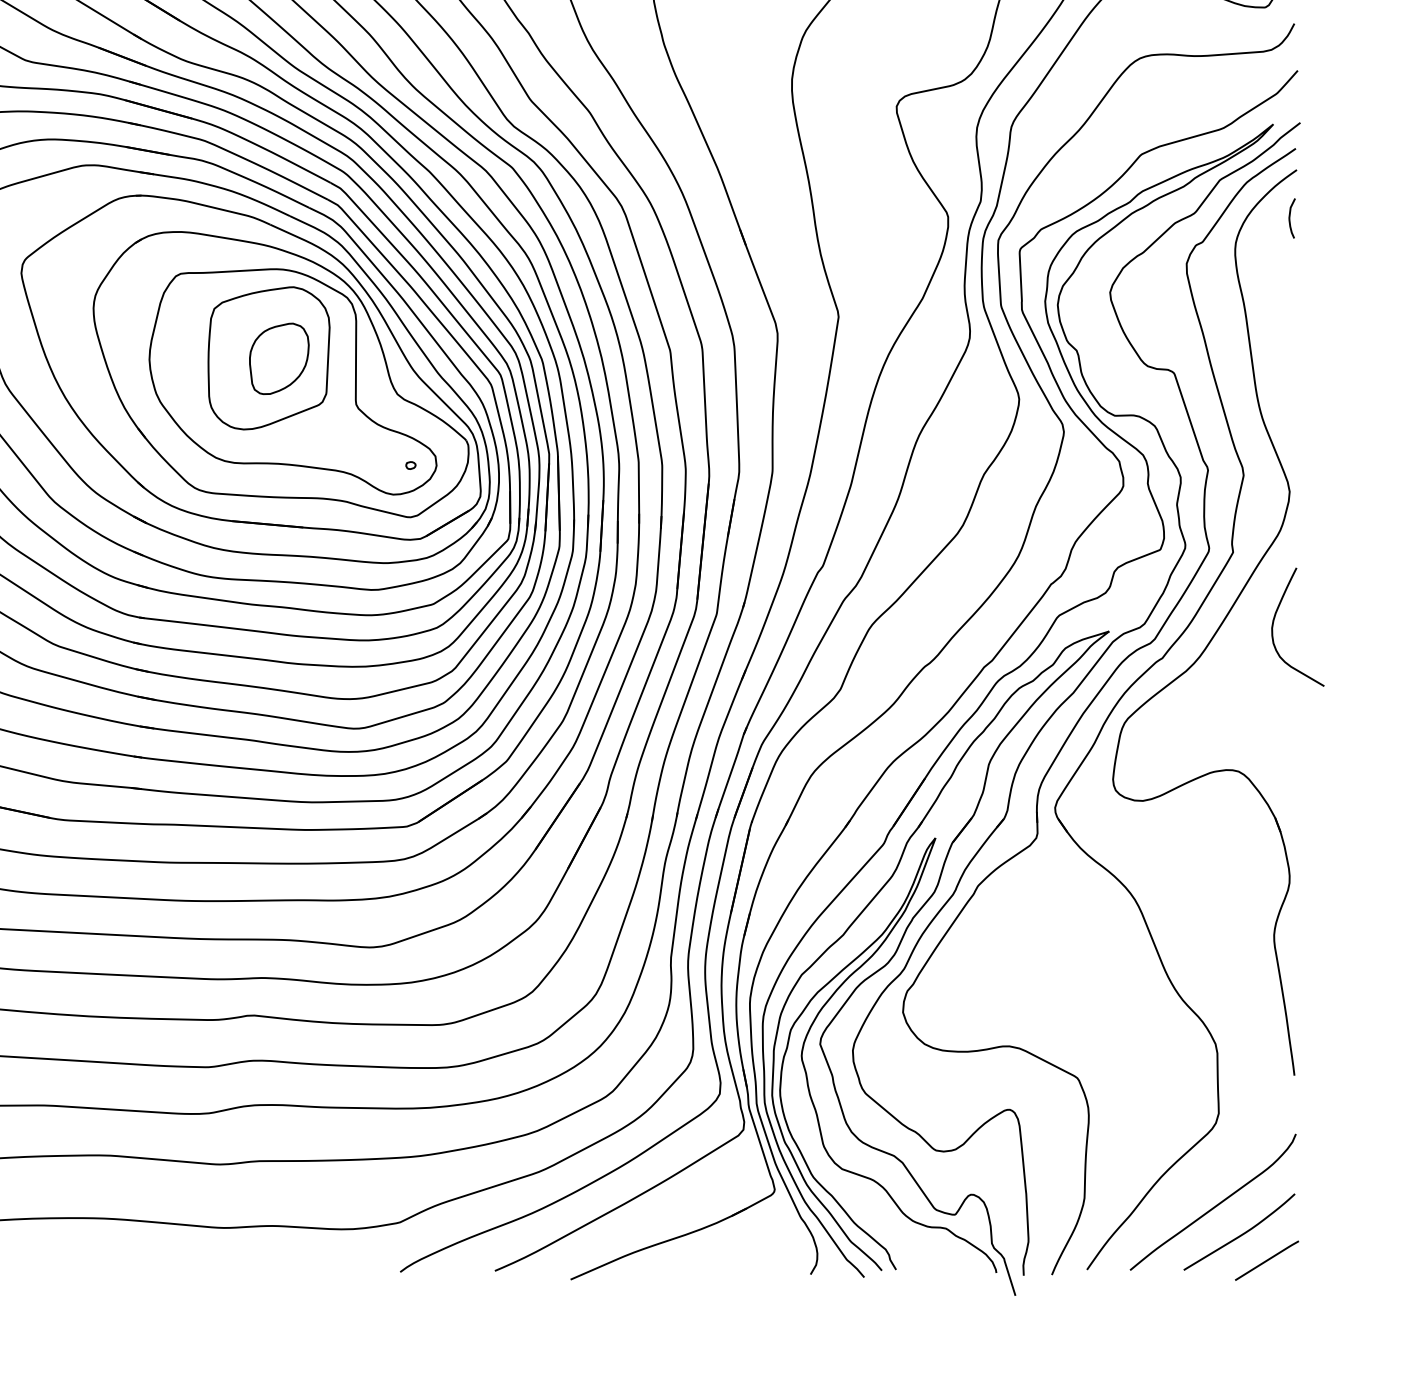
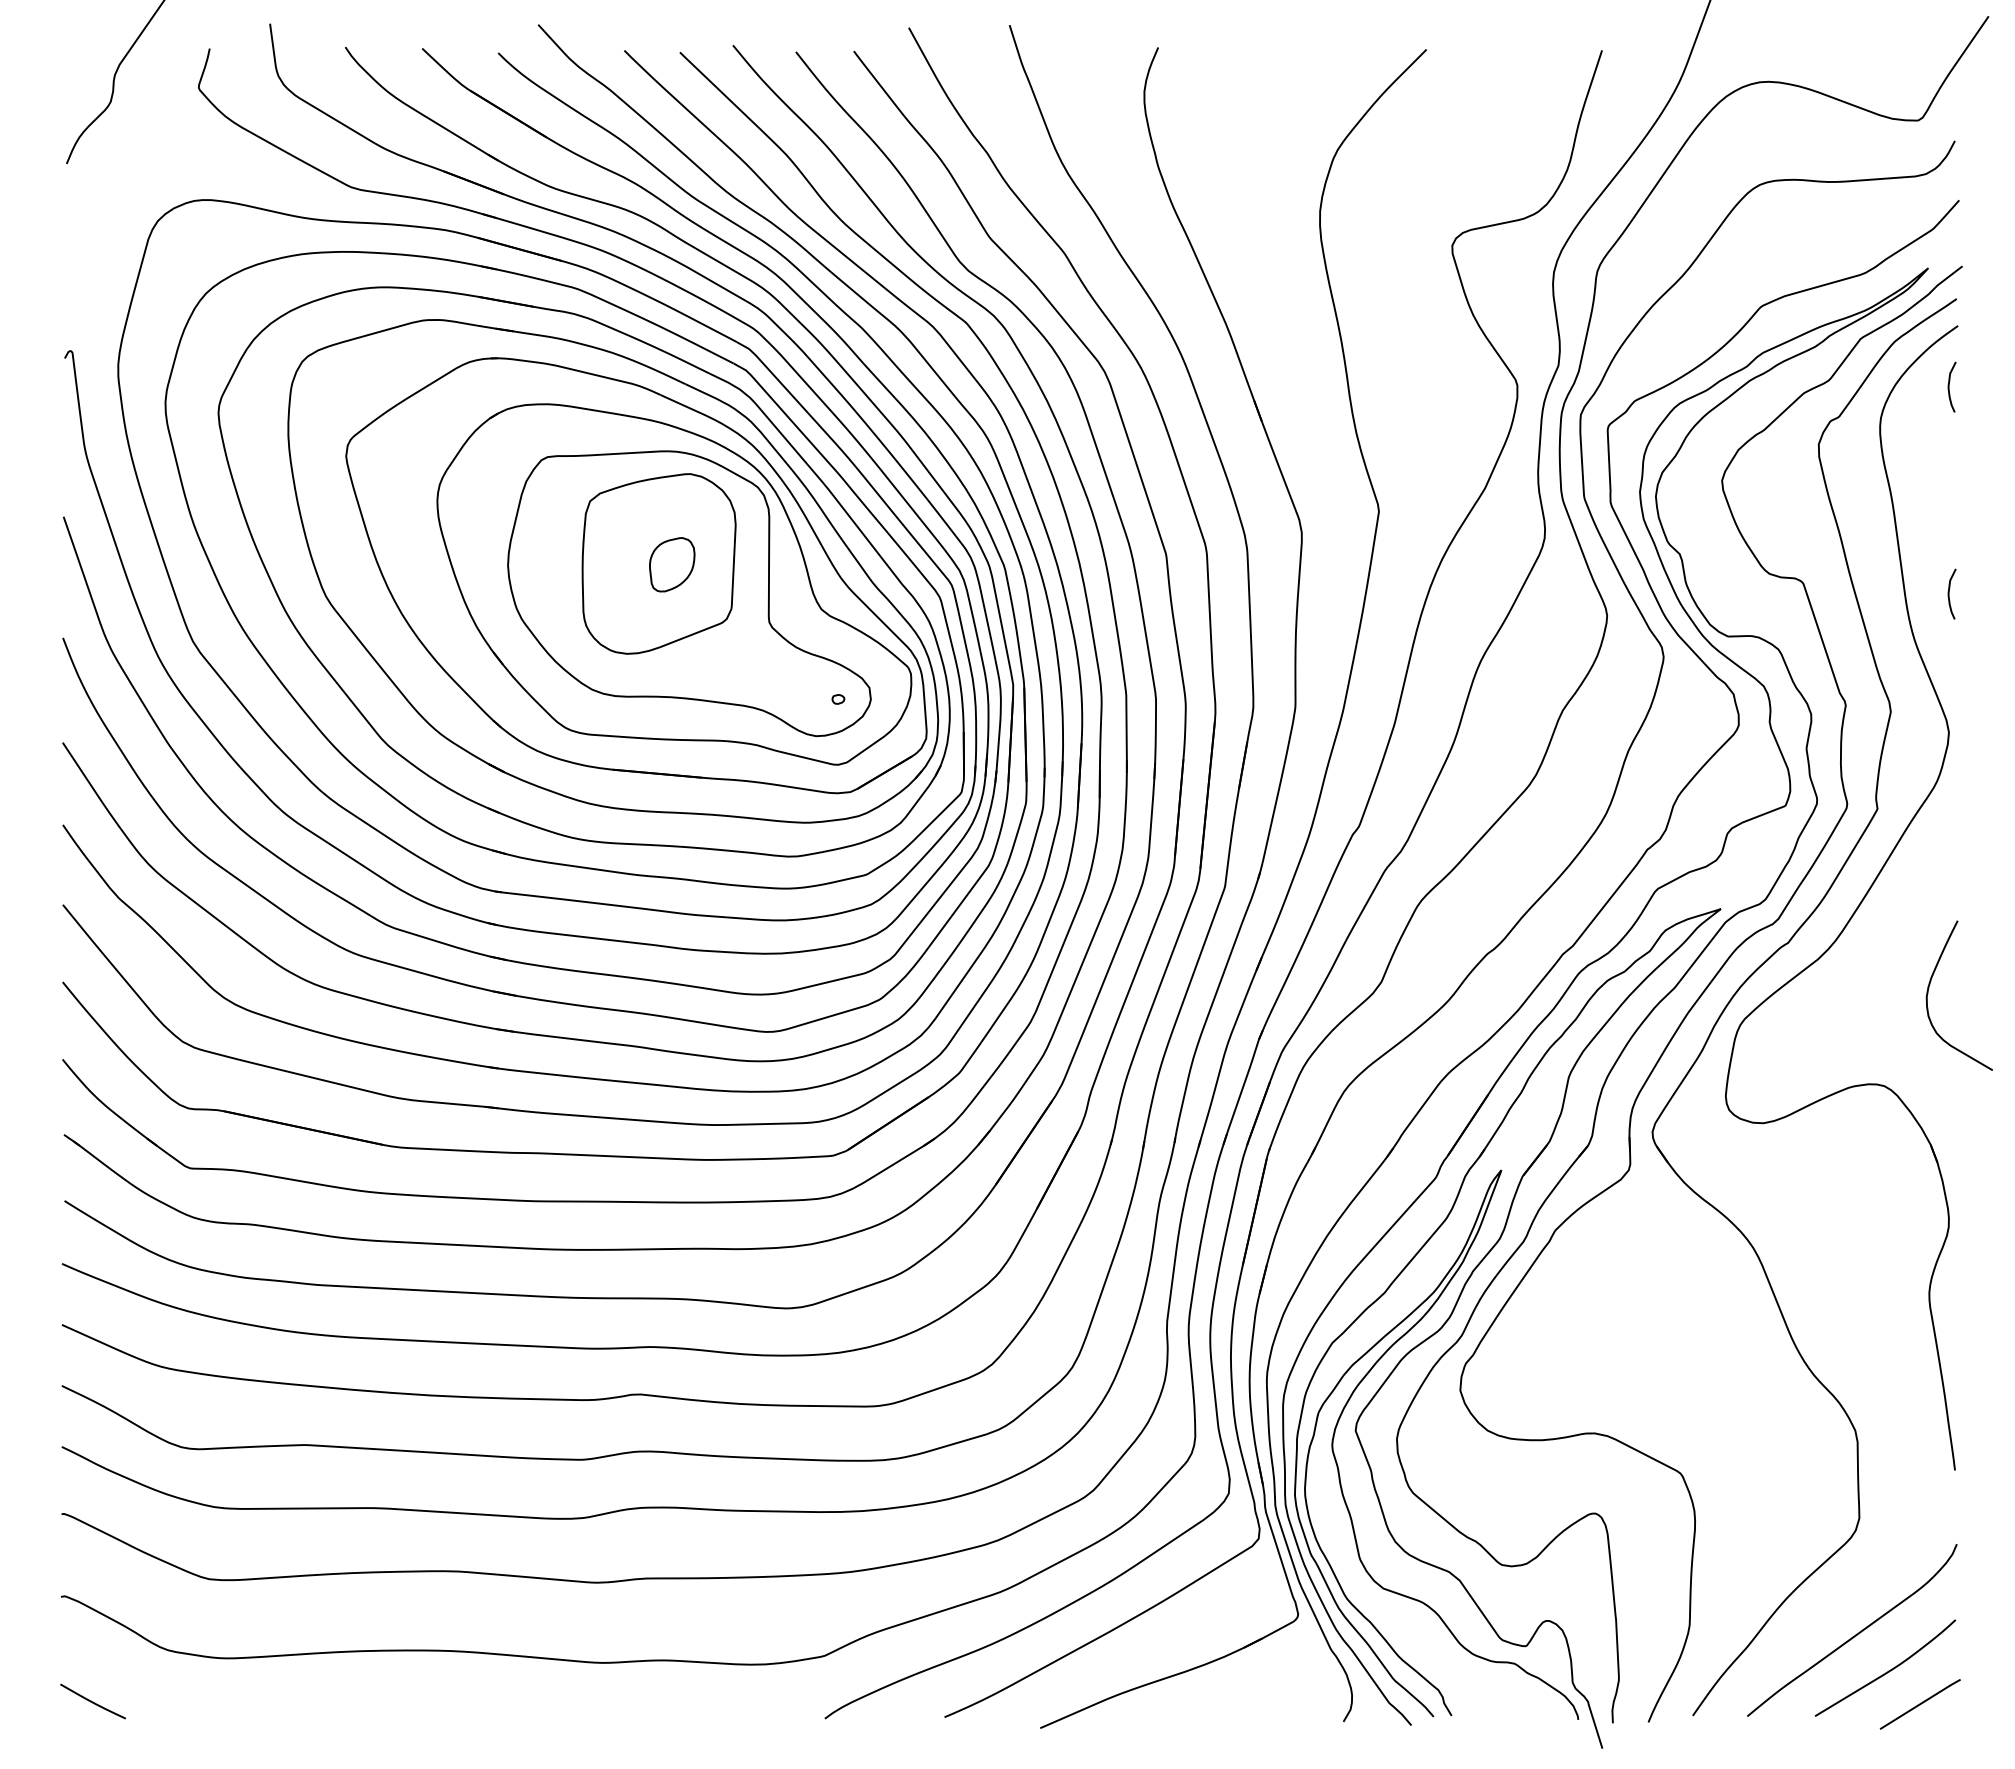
part: (279, 358) -> (672, 564), size x0.6
curve: (1290, 381) -> (1949, 593), added
curve: (1274, 621) -> (1929, 988), moved

